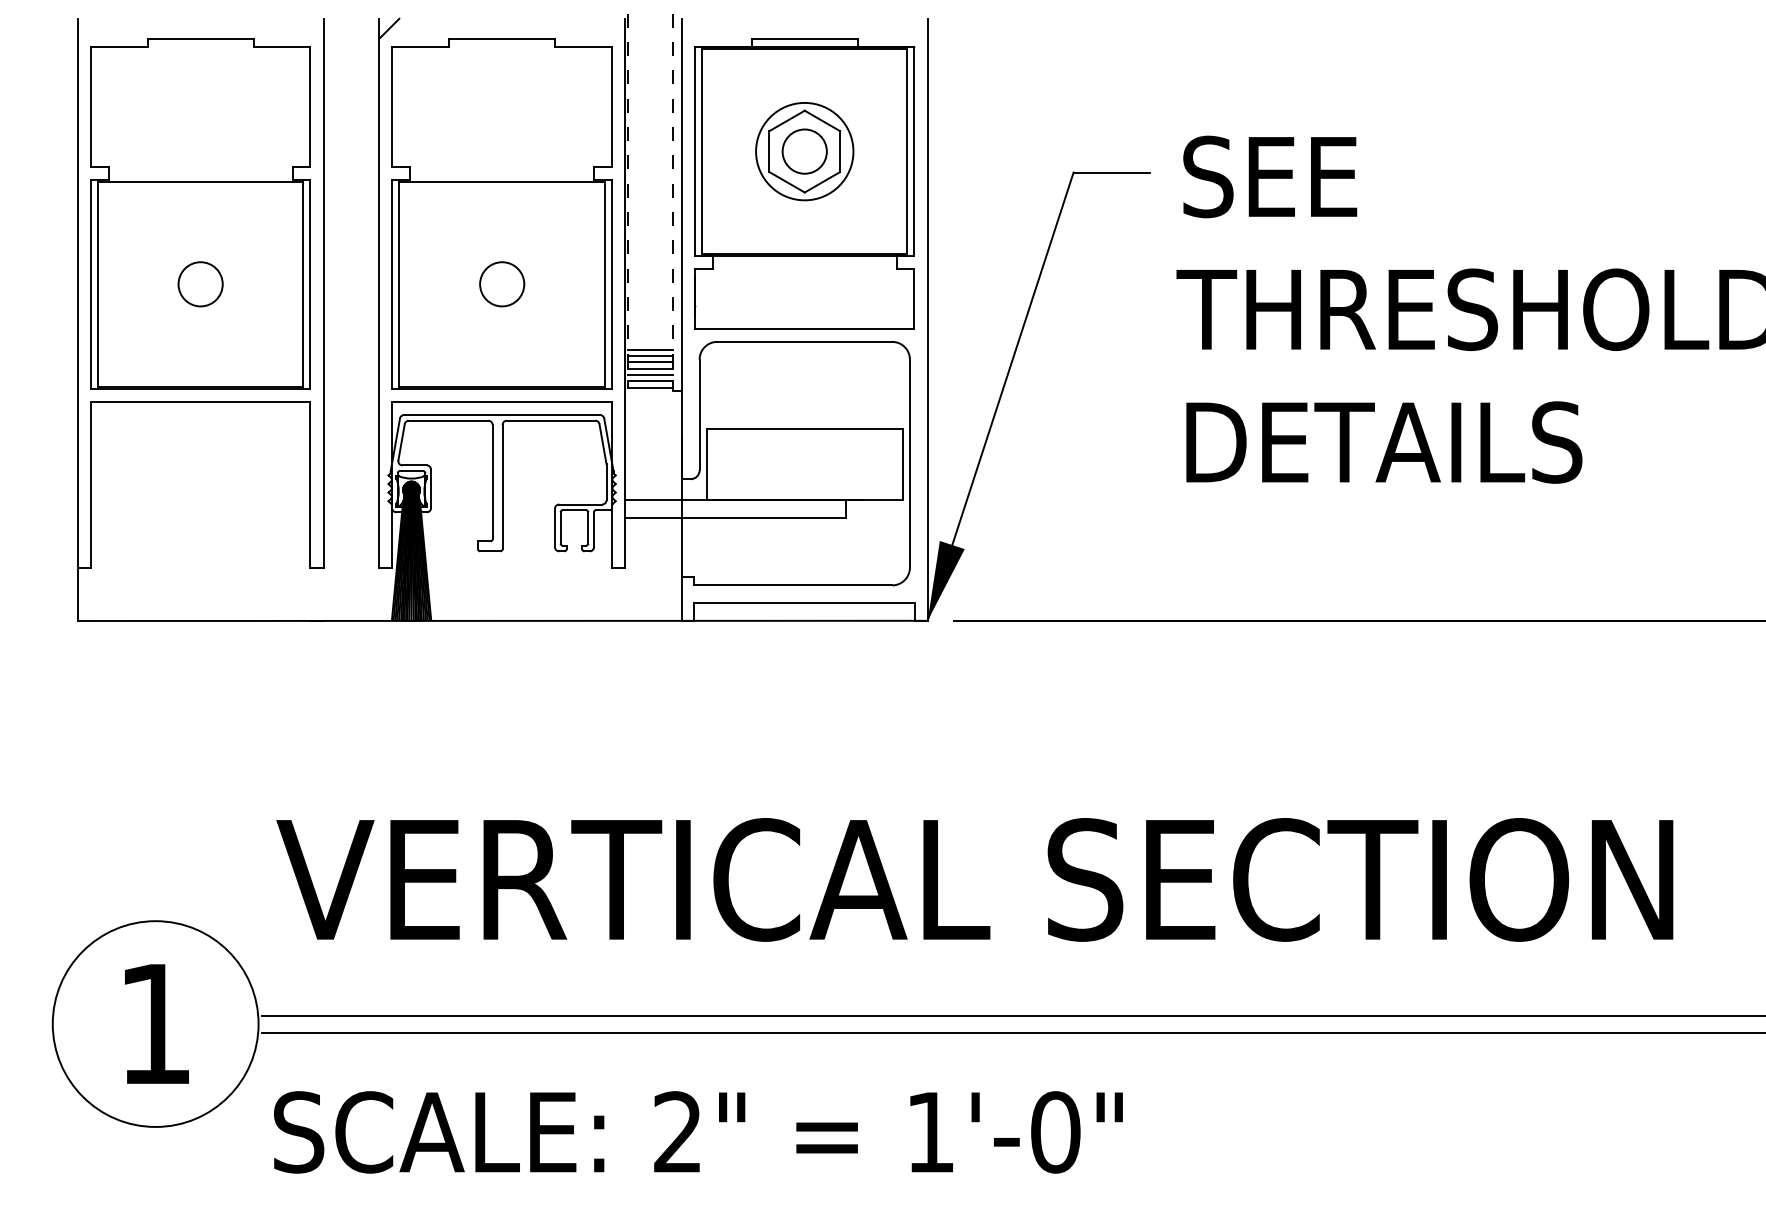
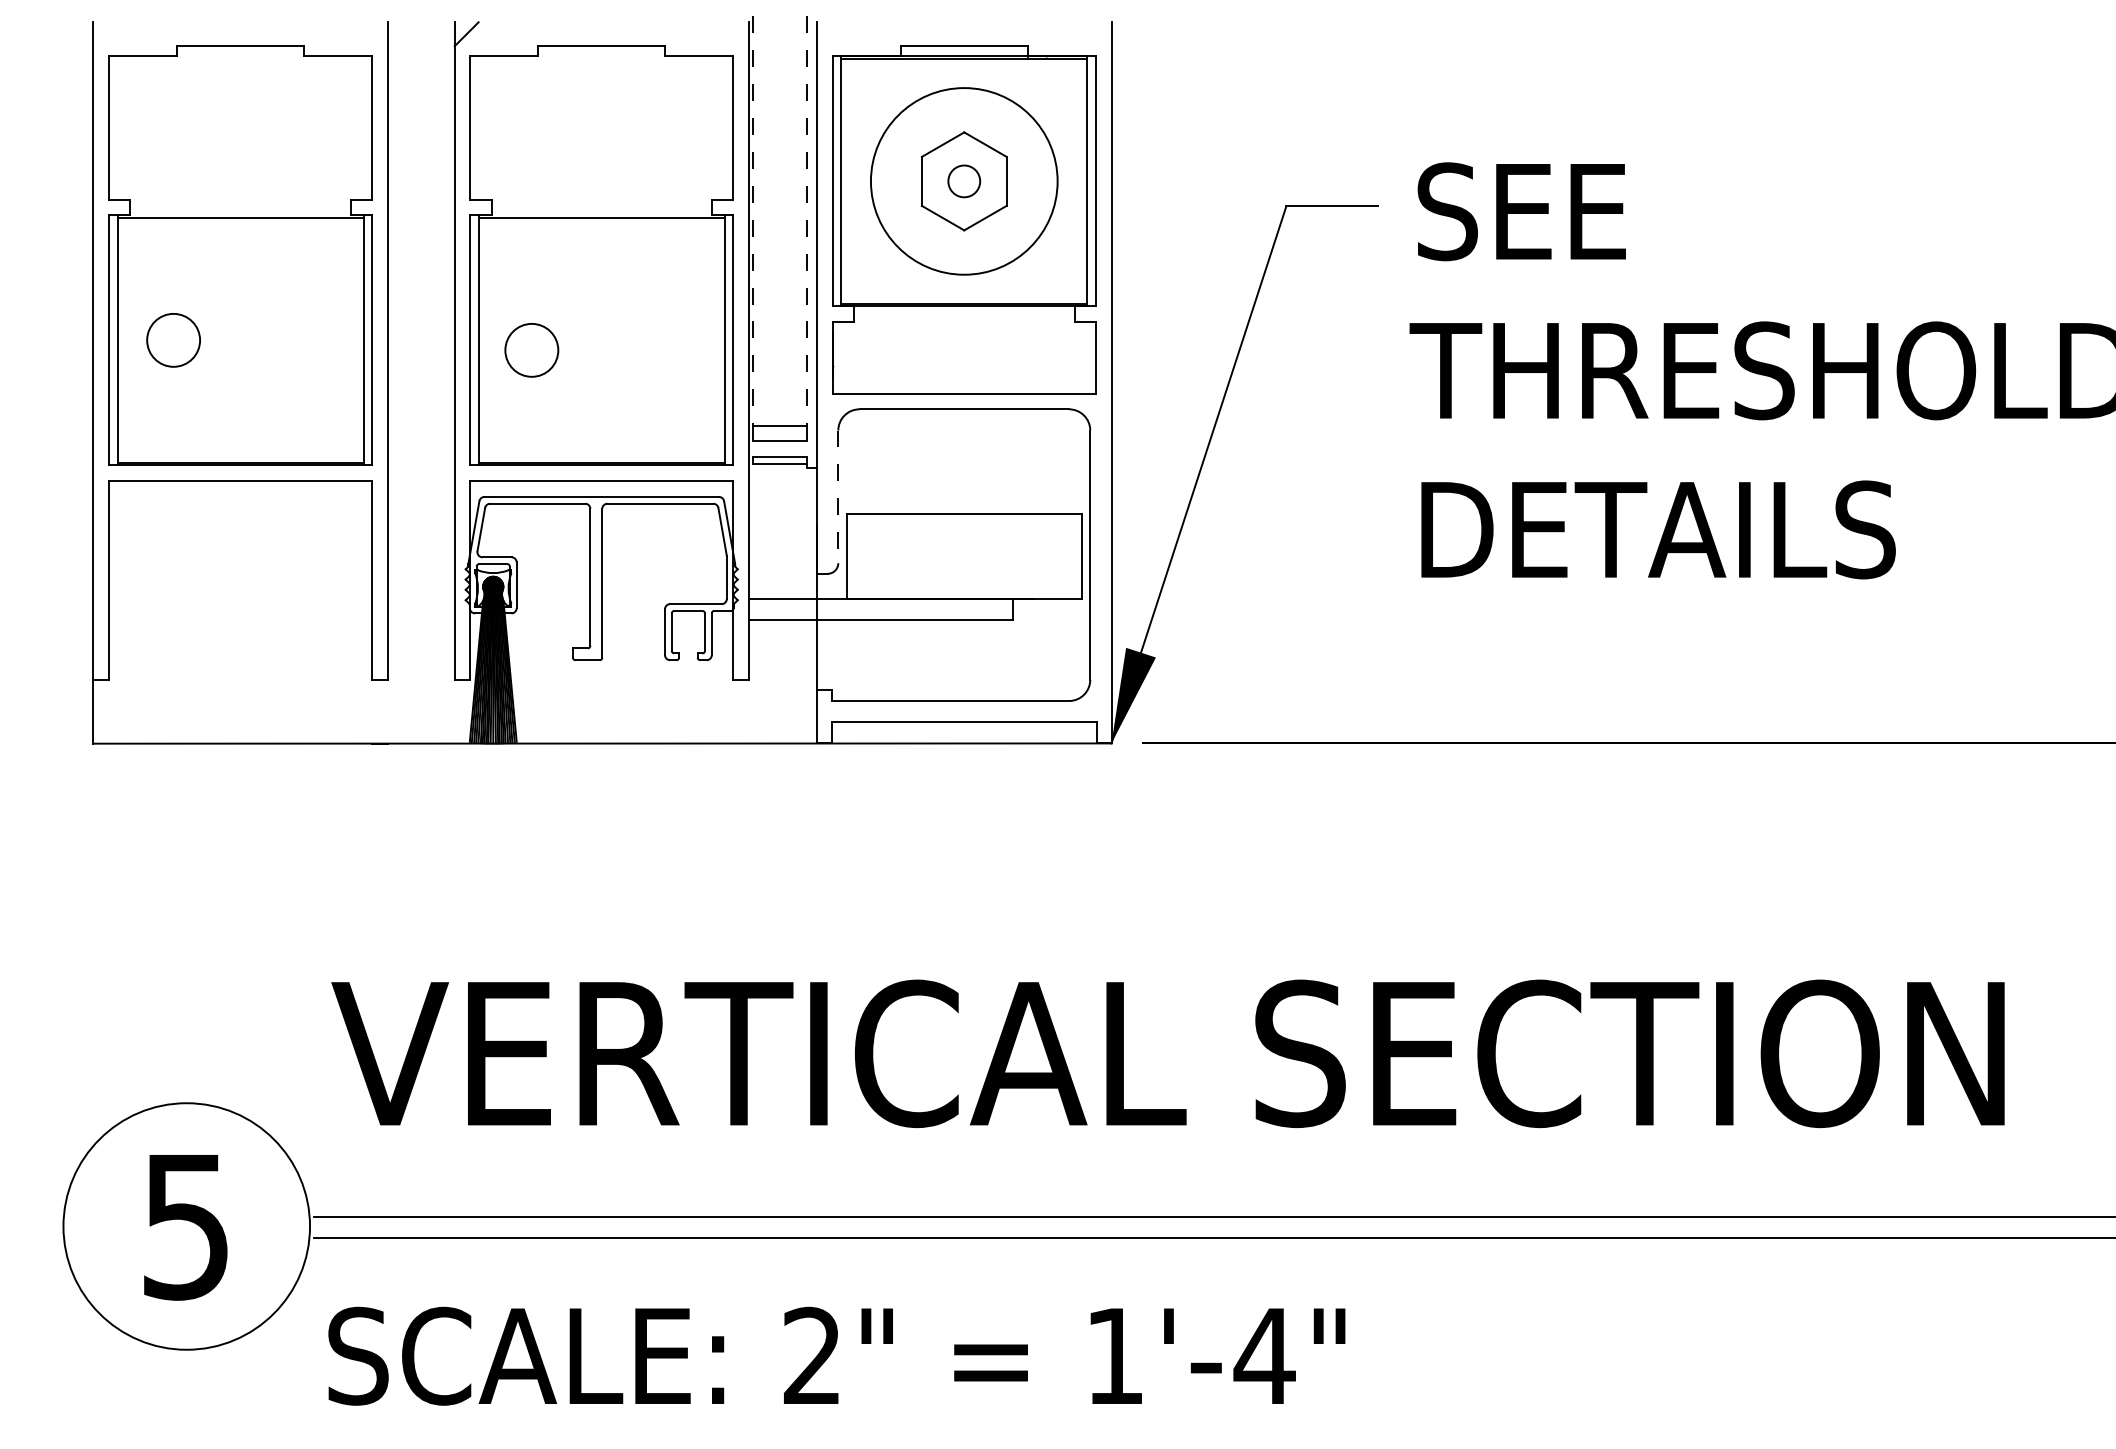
circle: (804, 150) -> (963, 180), size x0.6
circle: (804, 151) -> (963, 181), size x1.6
circle: (200, 284) -> (173, 340), moved
circle: (501, 284) -> (531, 350), moved
line: (650, 349) -> (779, 418), removed
line: (650, 362) -> (779, 433), removed
line: (650, 375) -> (779, 449), removed
line: (699, 415) -> (838, 497), solid -> dashed
text: (154, 1024) -> (185, 1227), 1 -> 5
text: (1055, 1131) -> (1264, 1355), 1'-0" -> 1'-4"

